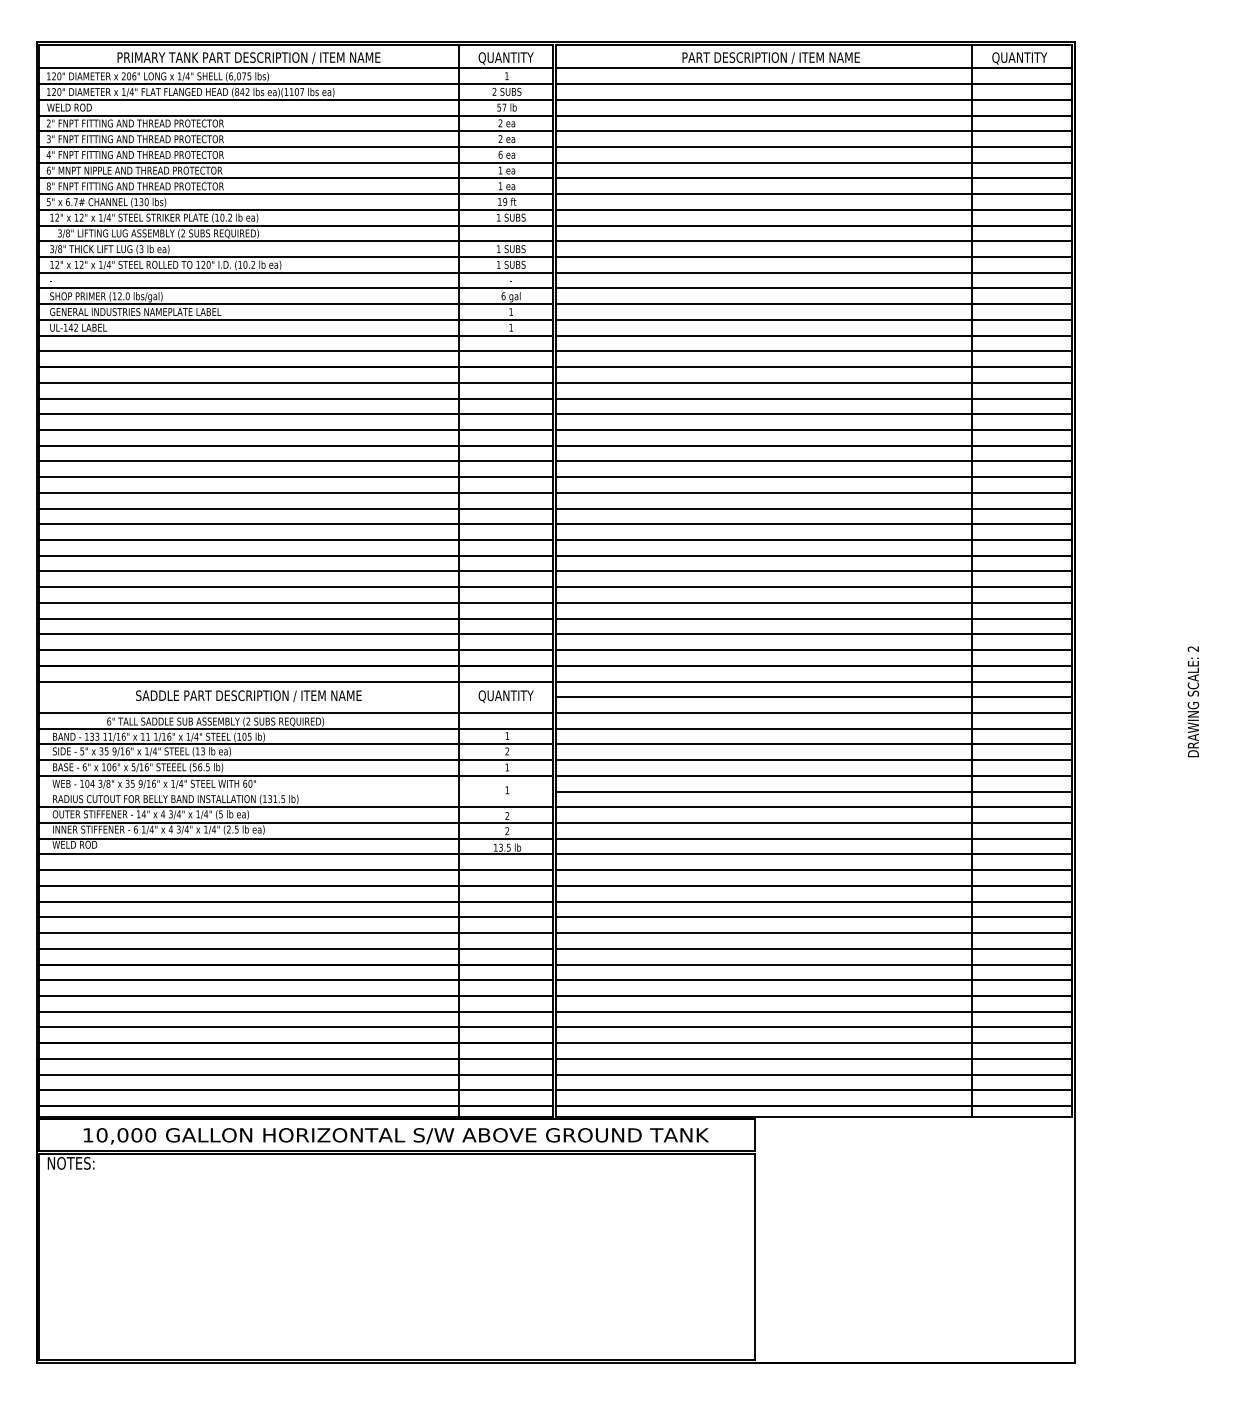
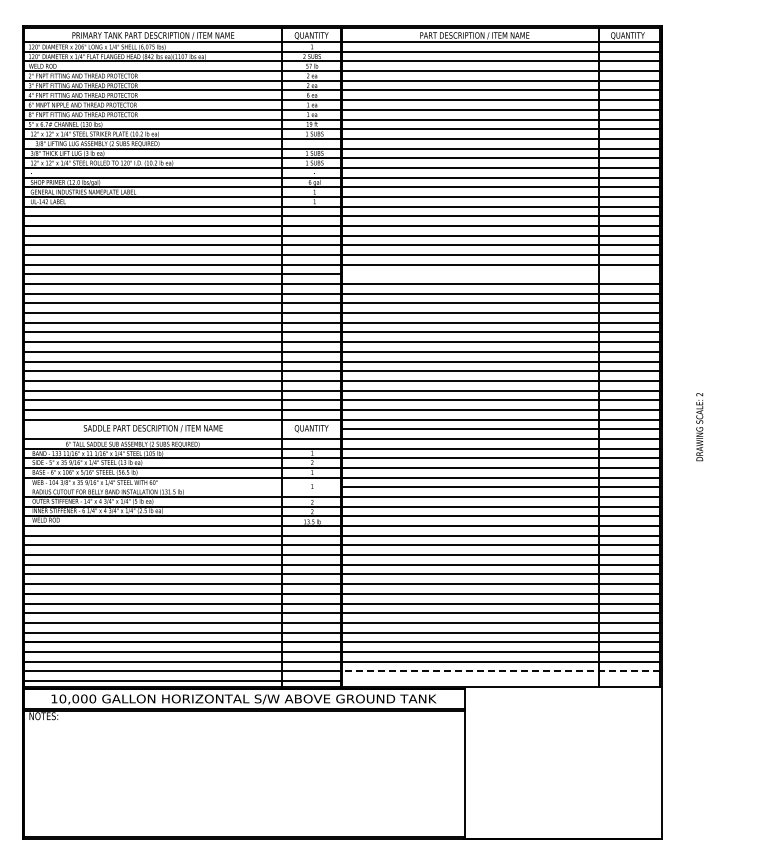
line: (812, 445) -> (500, 274), removed
text: (1193, 702) -> (699, 427), moved
line: (814, 1090) -> (501, 671), solid -> dashed
line: (812, 1105) -> (500, 680), removed

